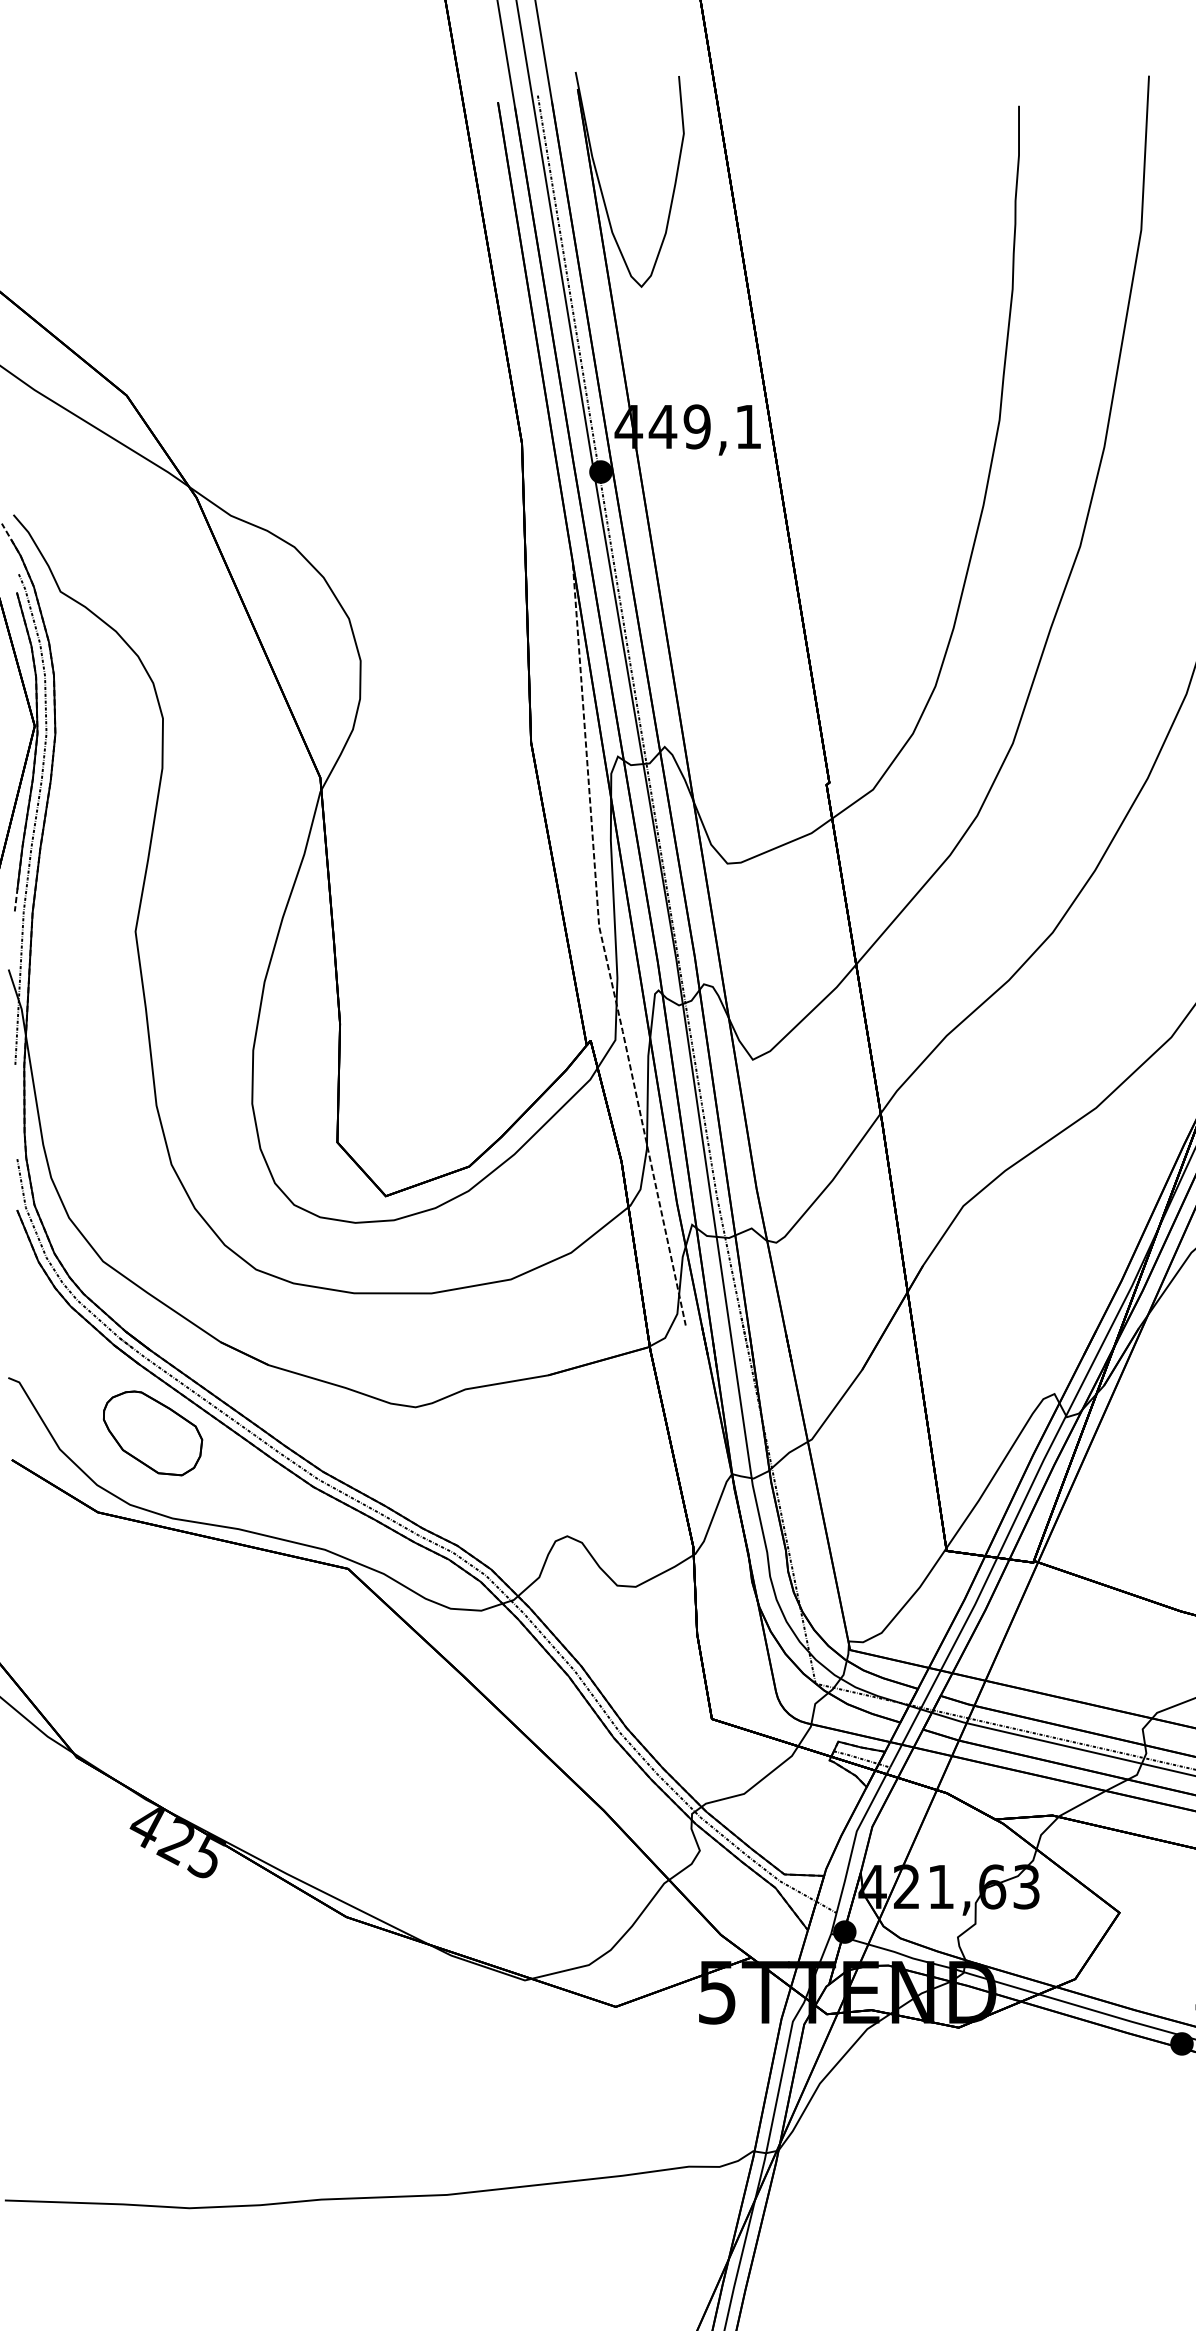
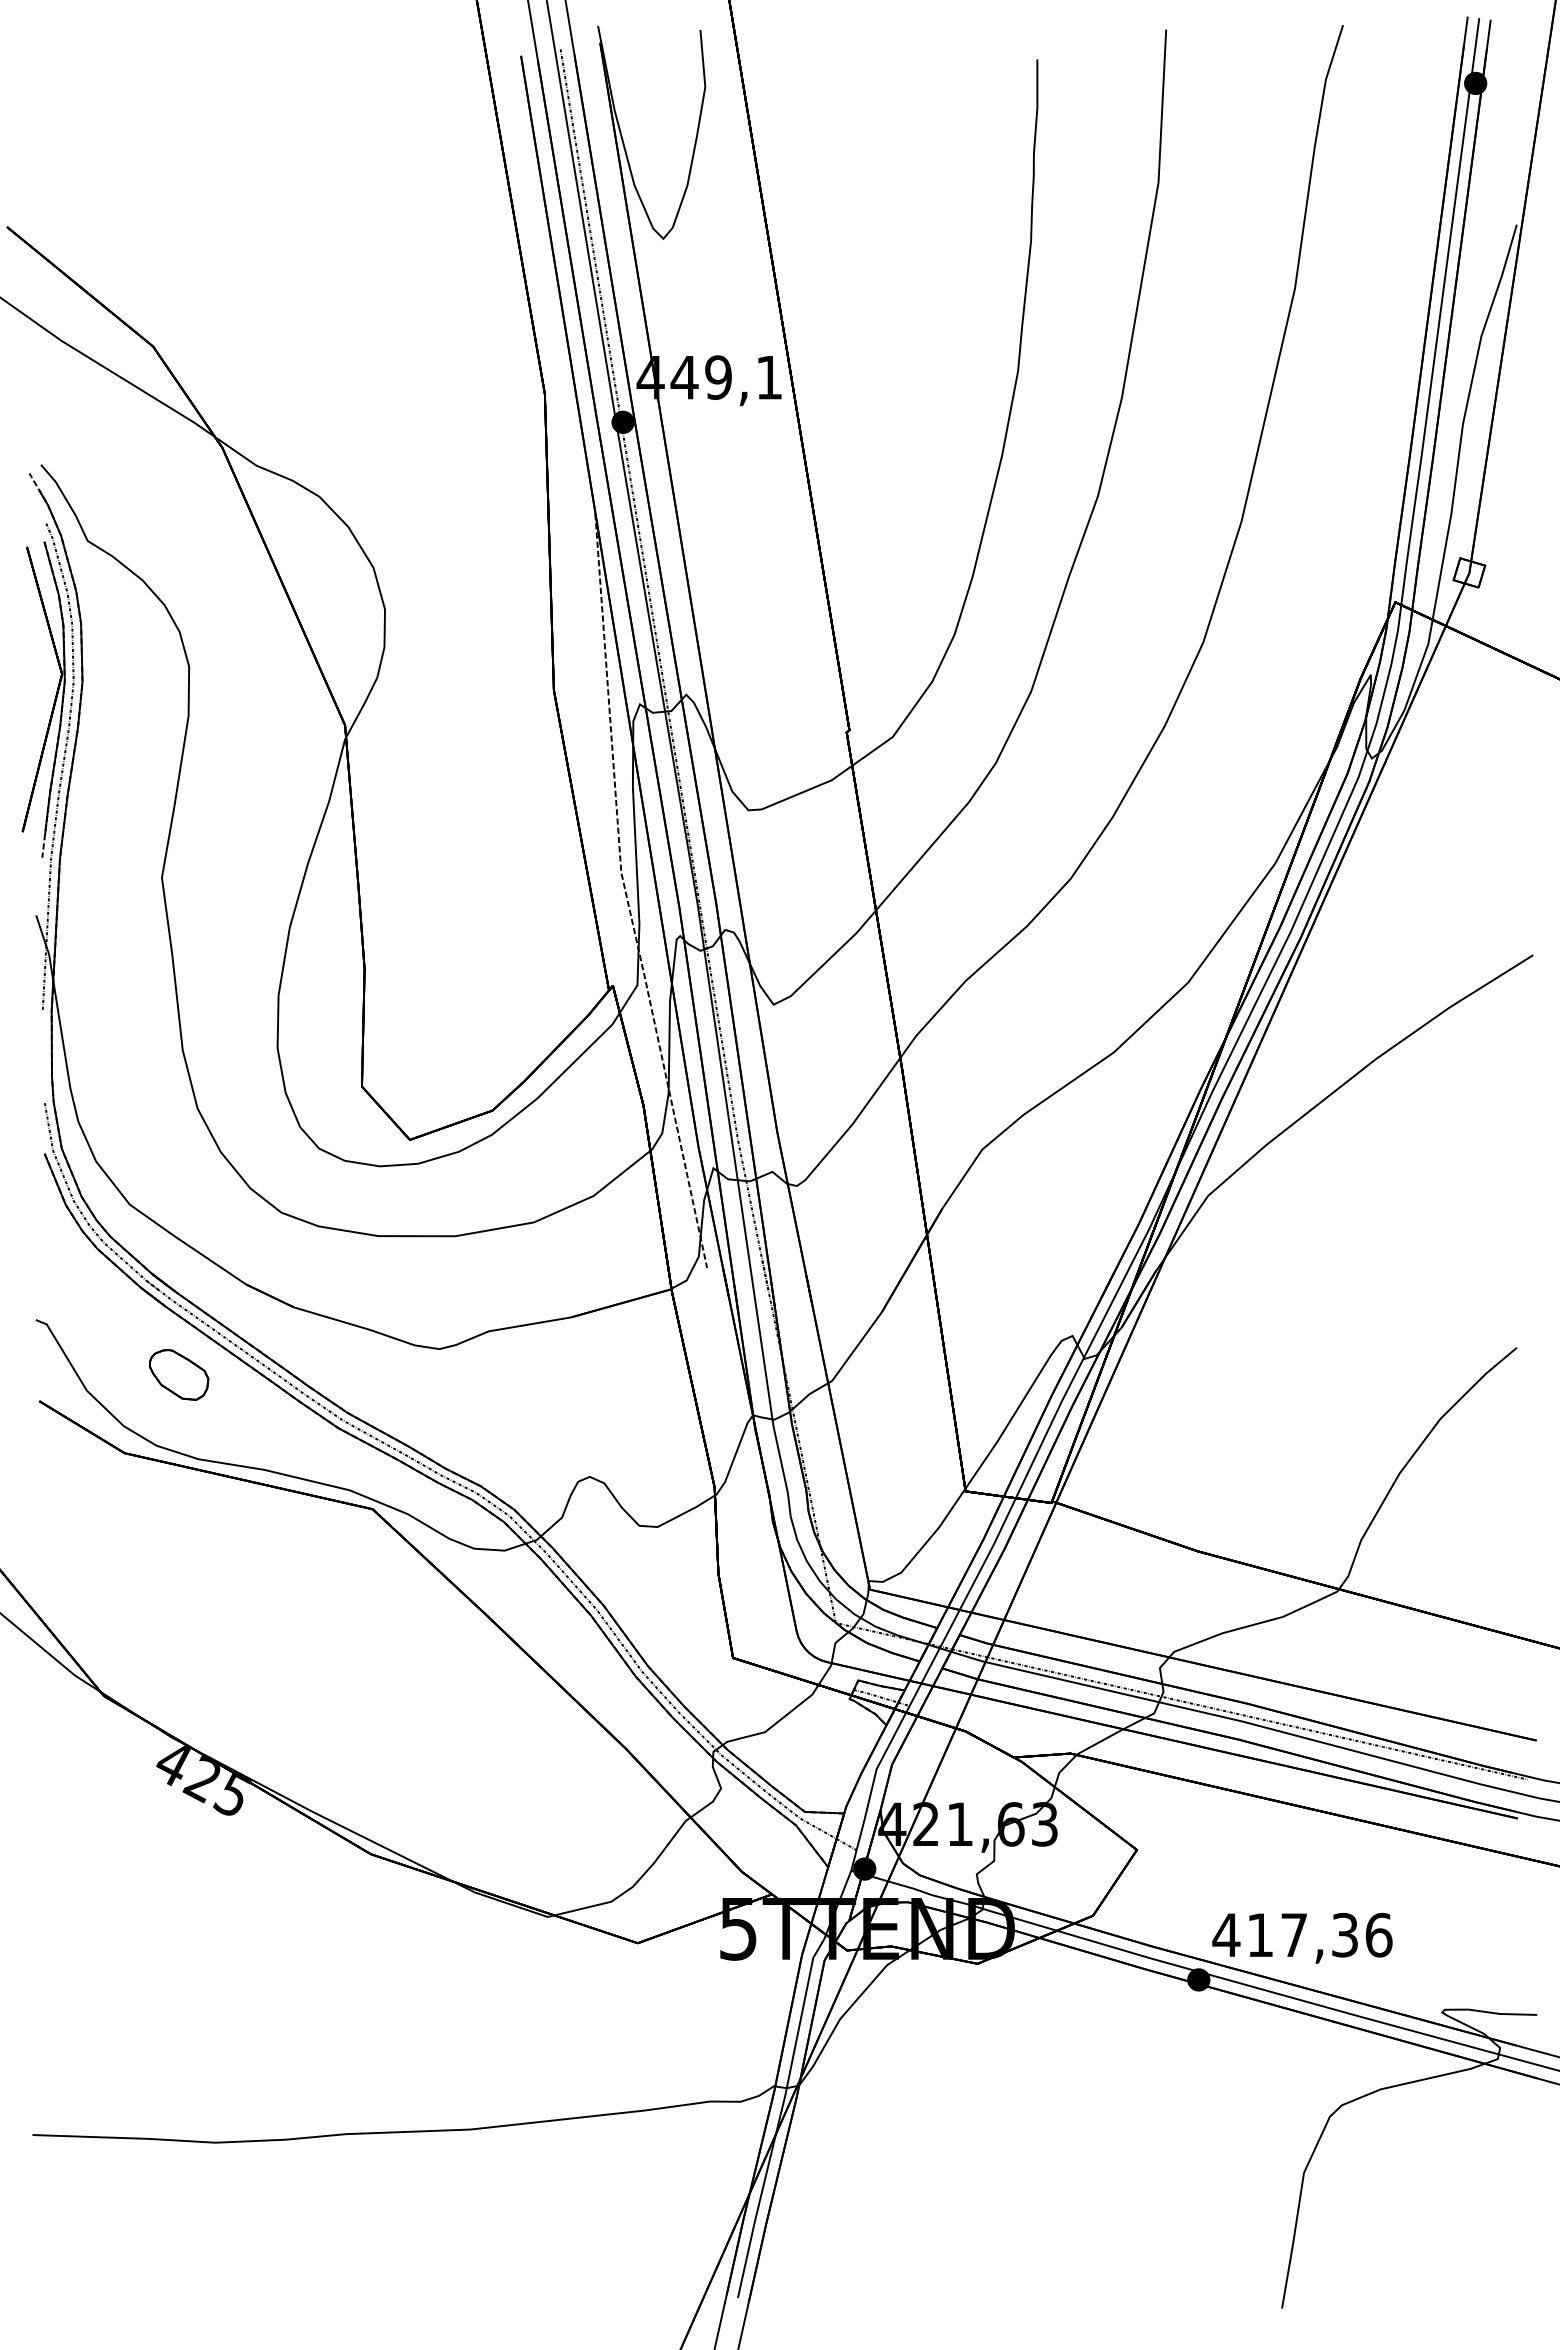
part: (152, 1432) -> (178, 1374), size x0.6

